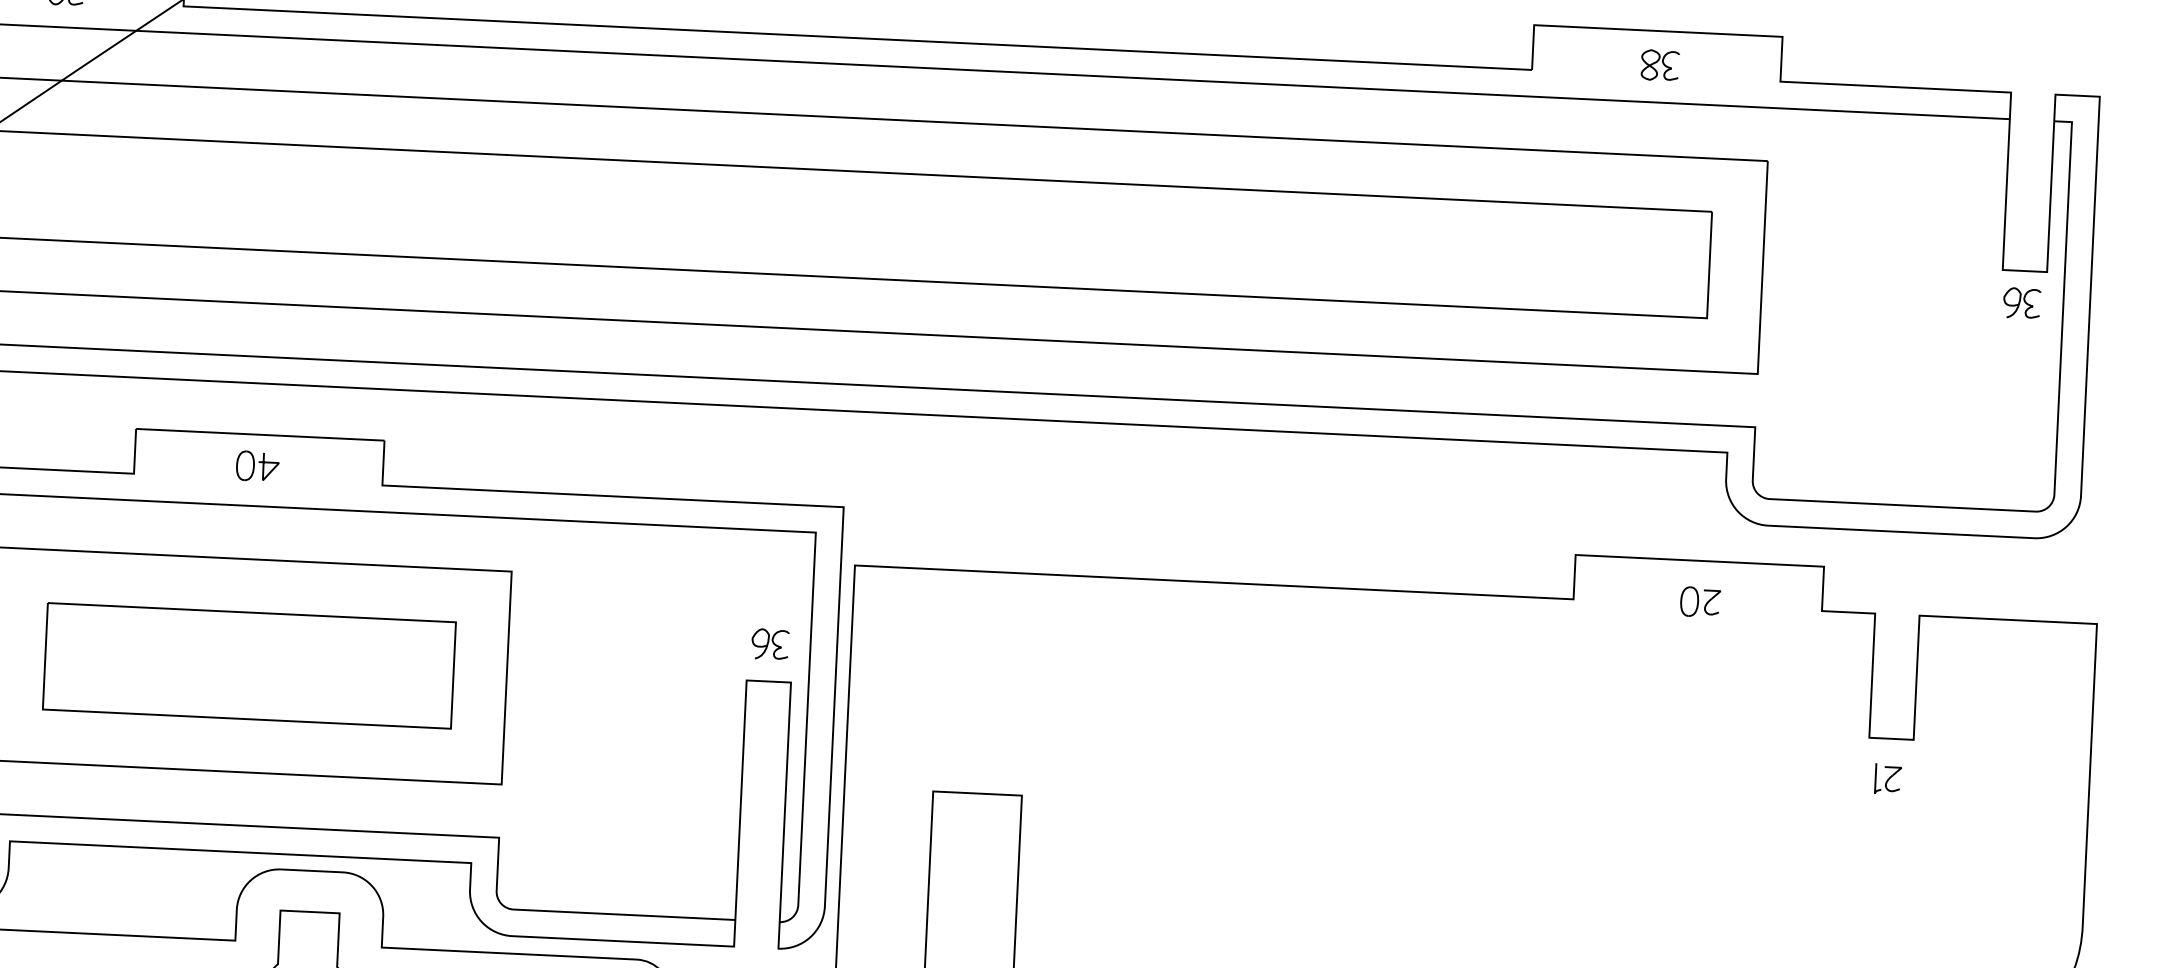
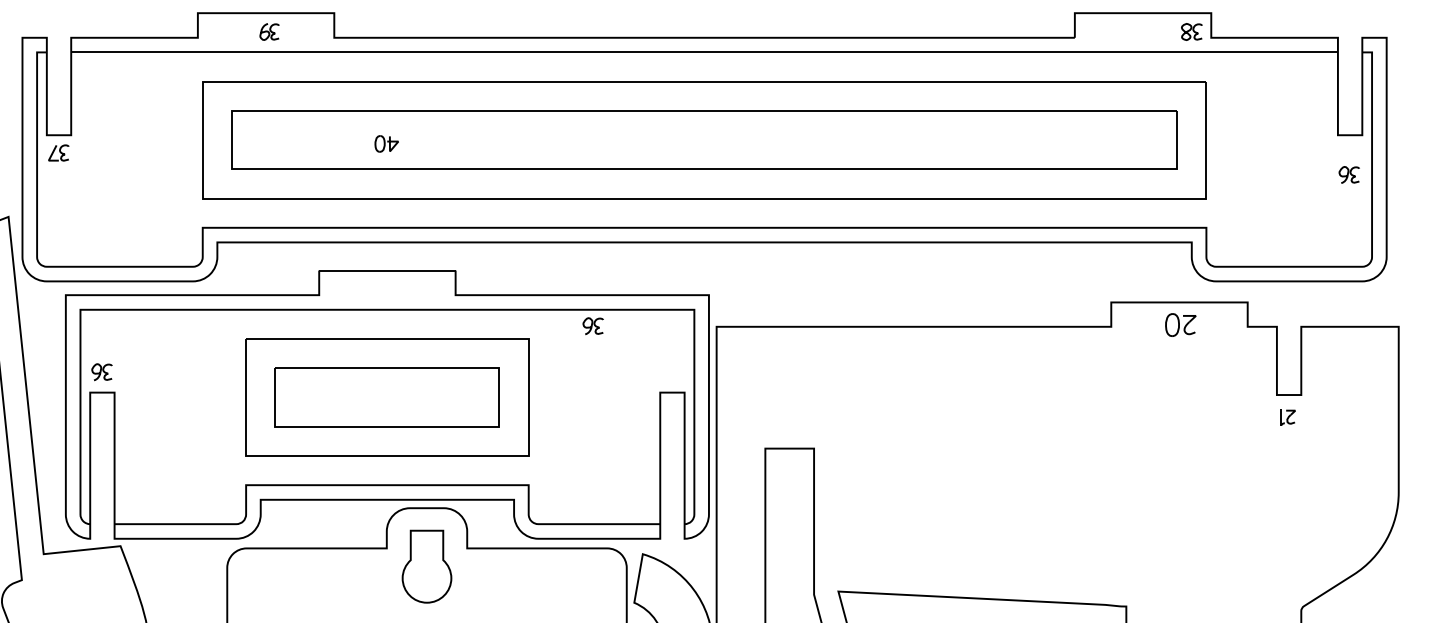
part: (1659, 64) -> (1191, 31), moved
part: (2020, 302) -> (1348, 174), moved
part: (257, 465) -> (386, 143), moved
part: (1699, 601) -> (1180, 324), size x1.4
part: (768, 644) -> (592, 326), moved

